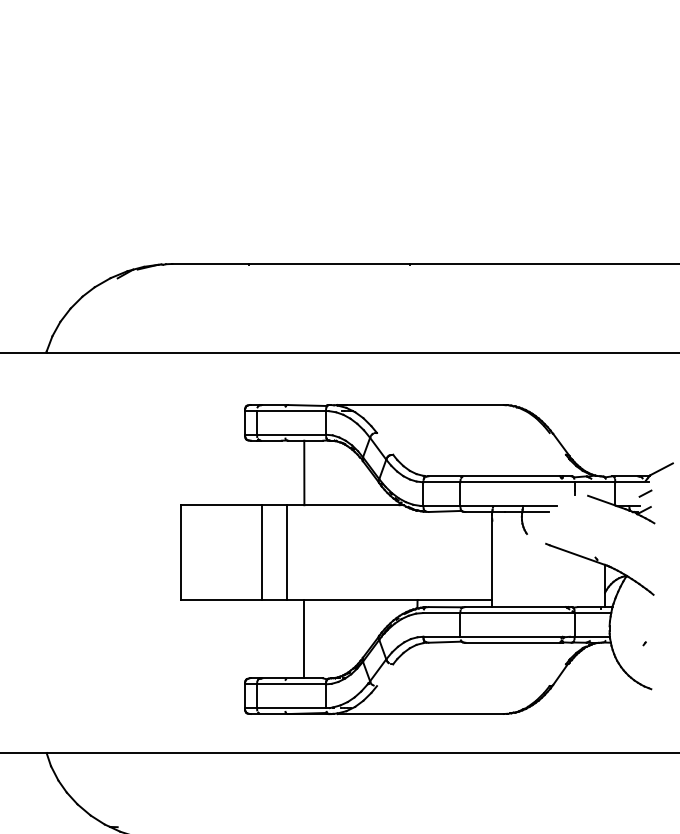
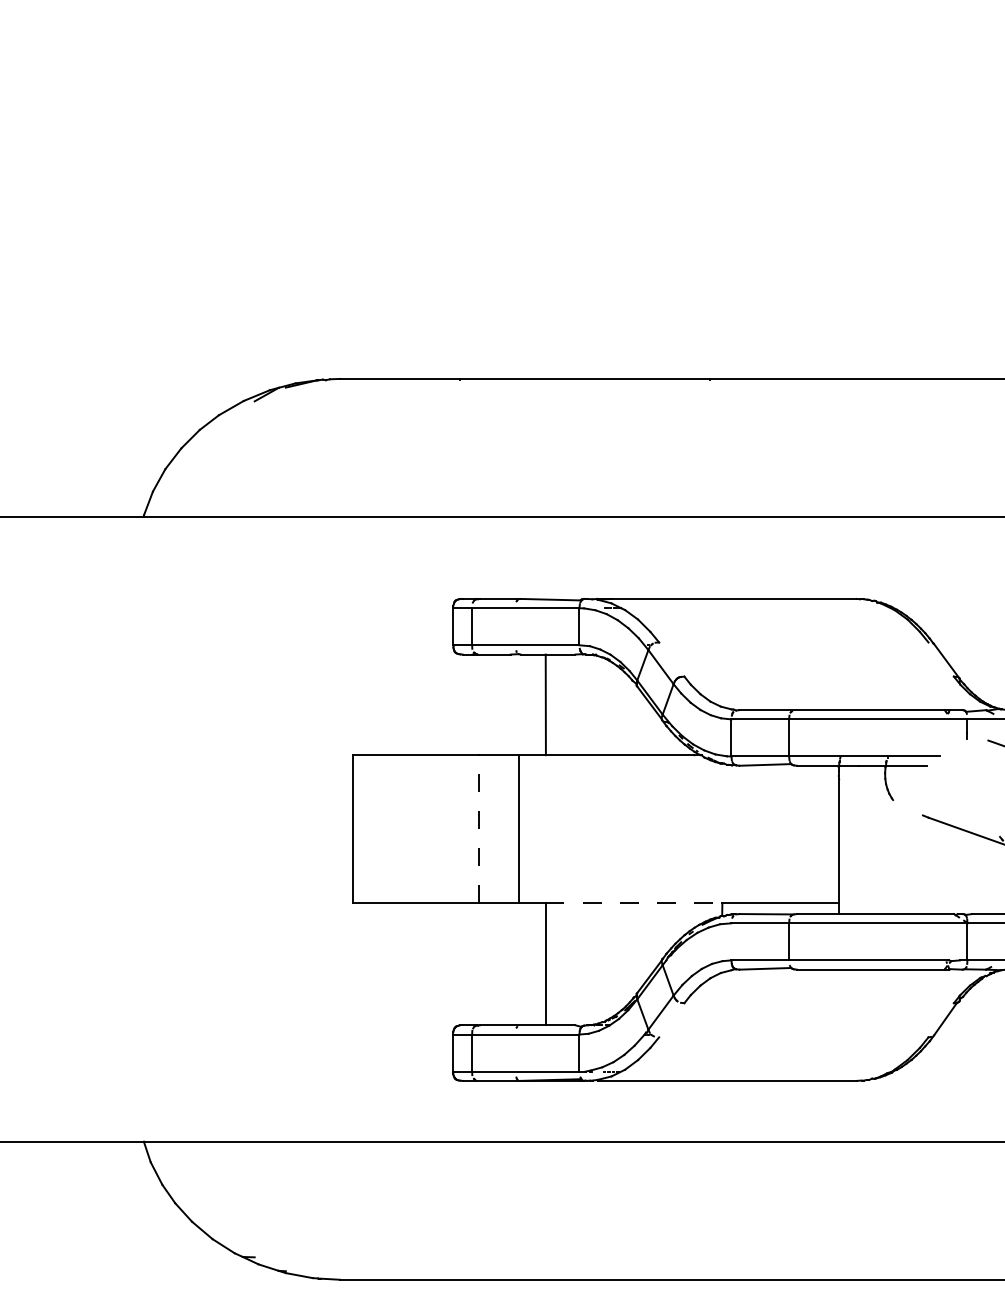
line: (261, 552) -> (478, 828), solid -> dashed
line: (360, 600) -> (633, 903), solid -> dashed

